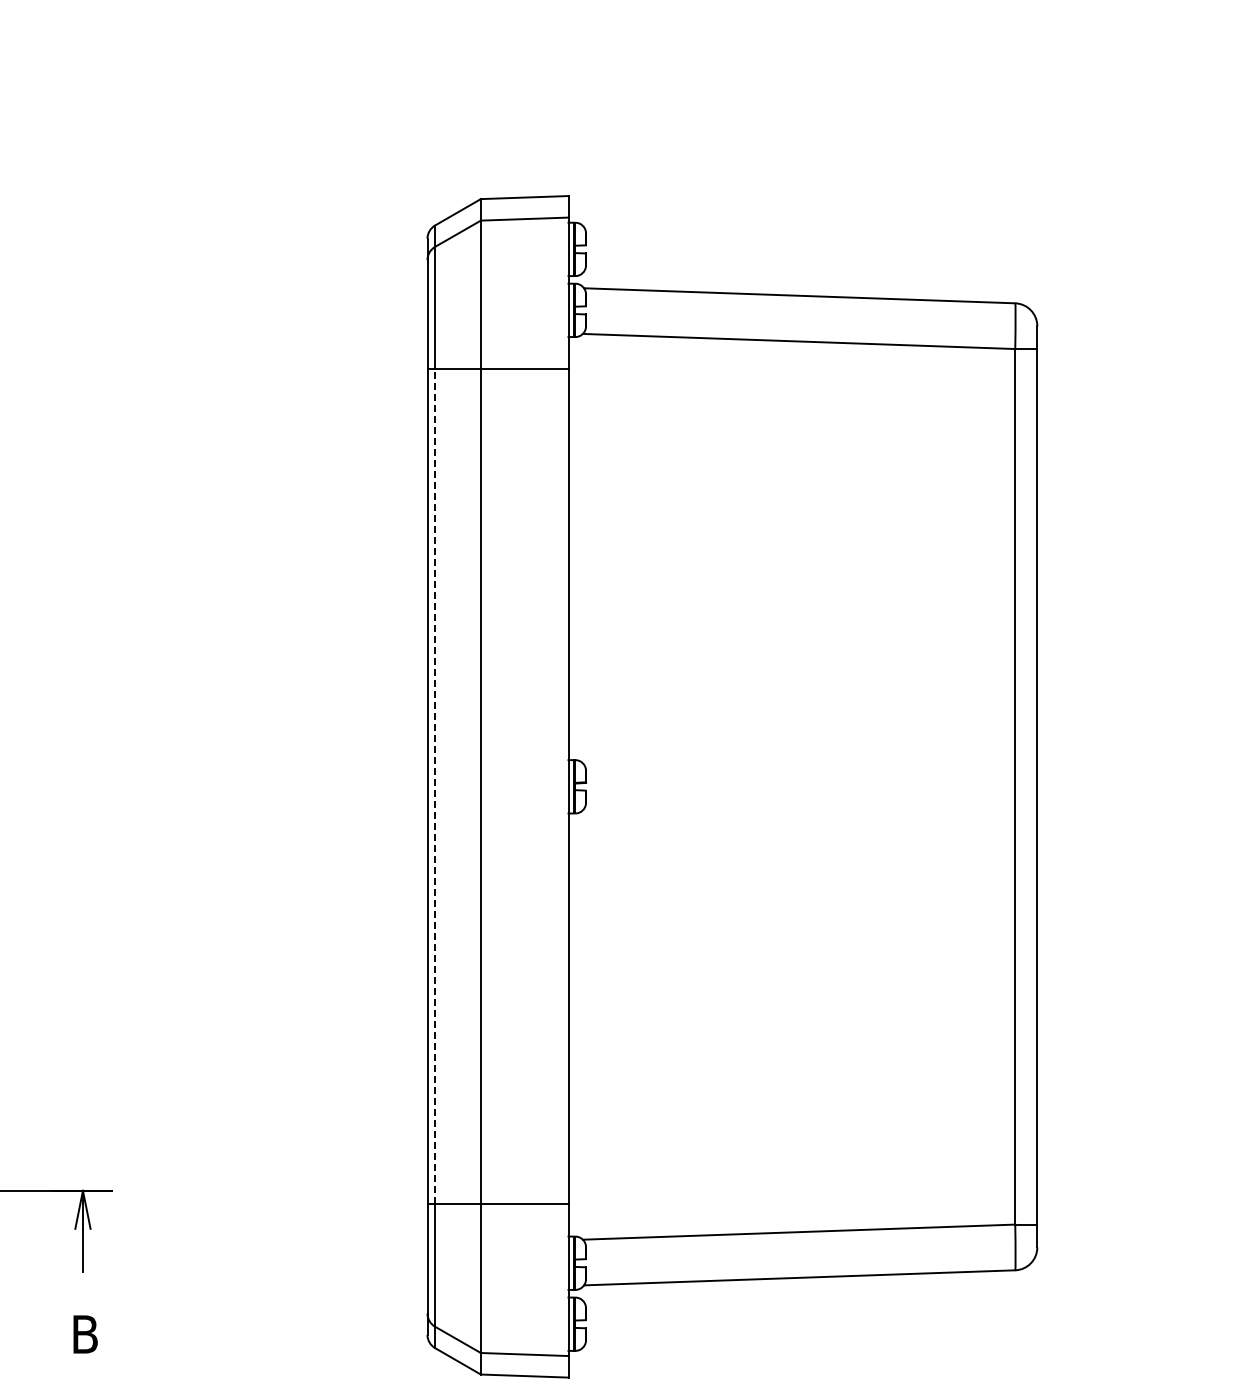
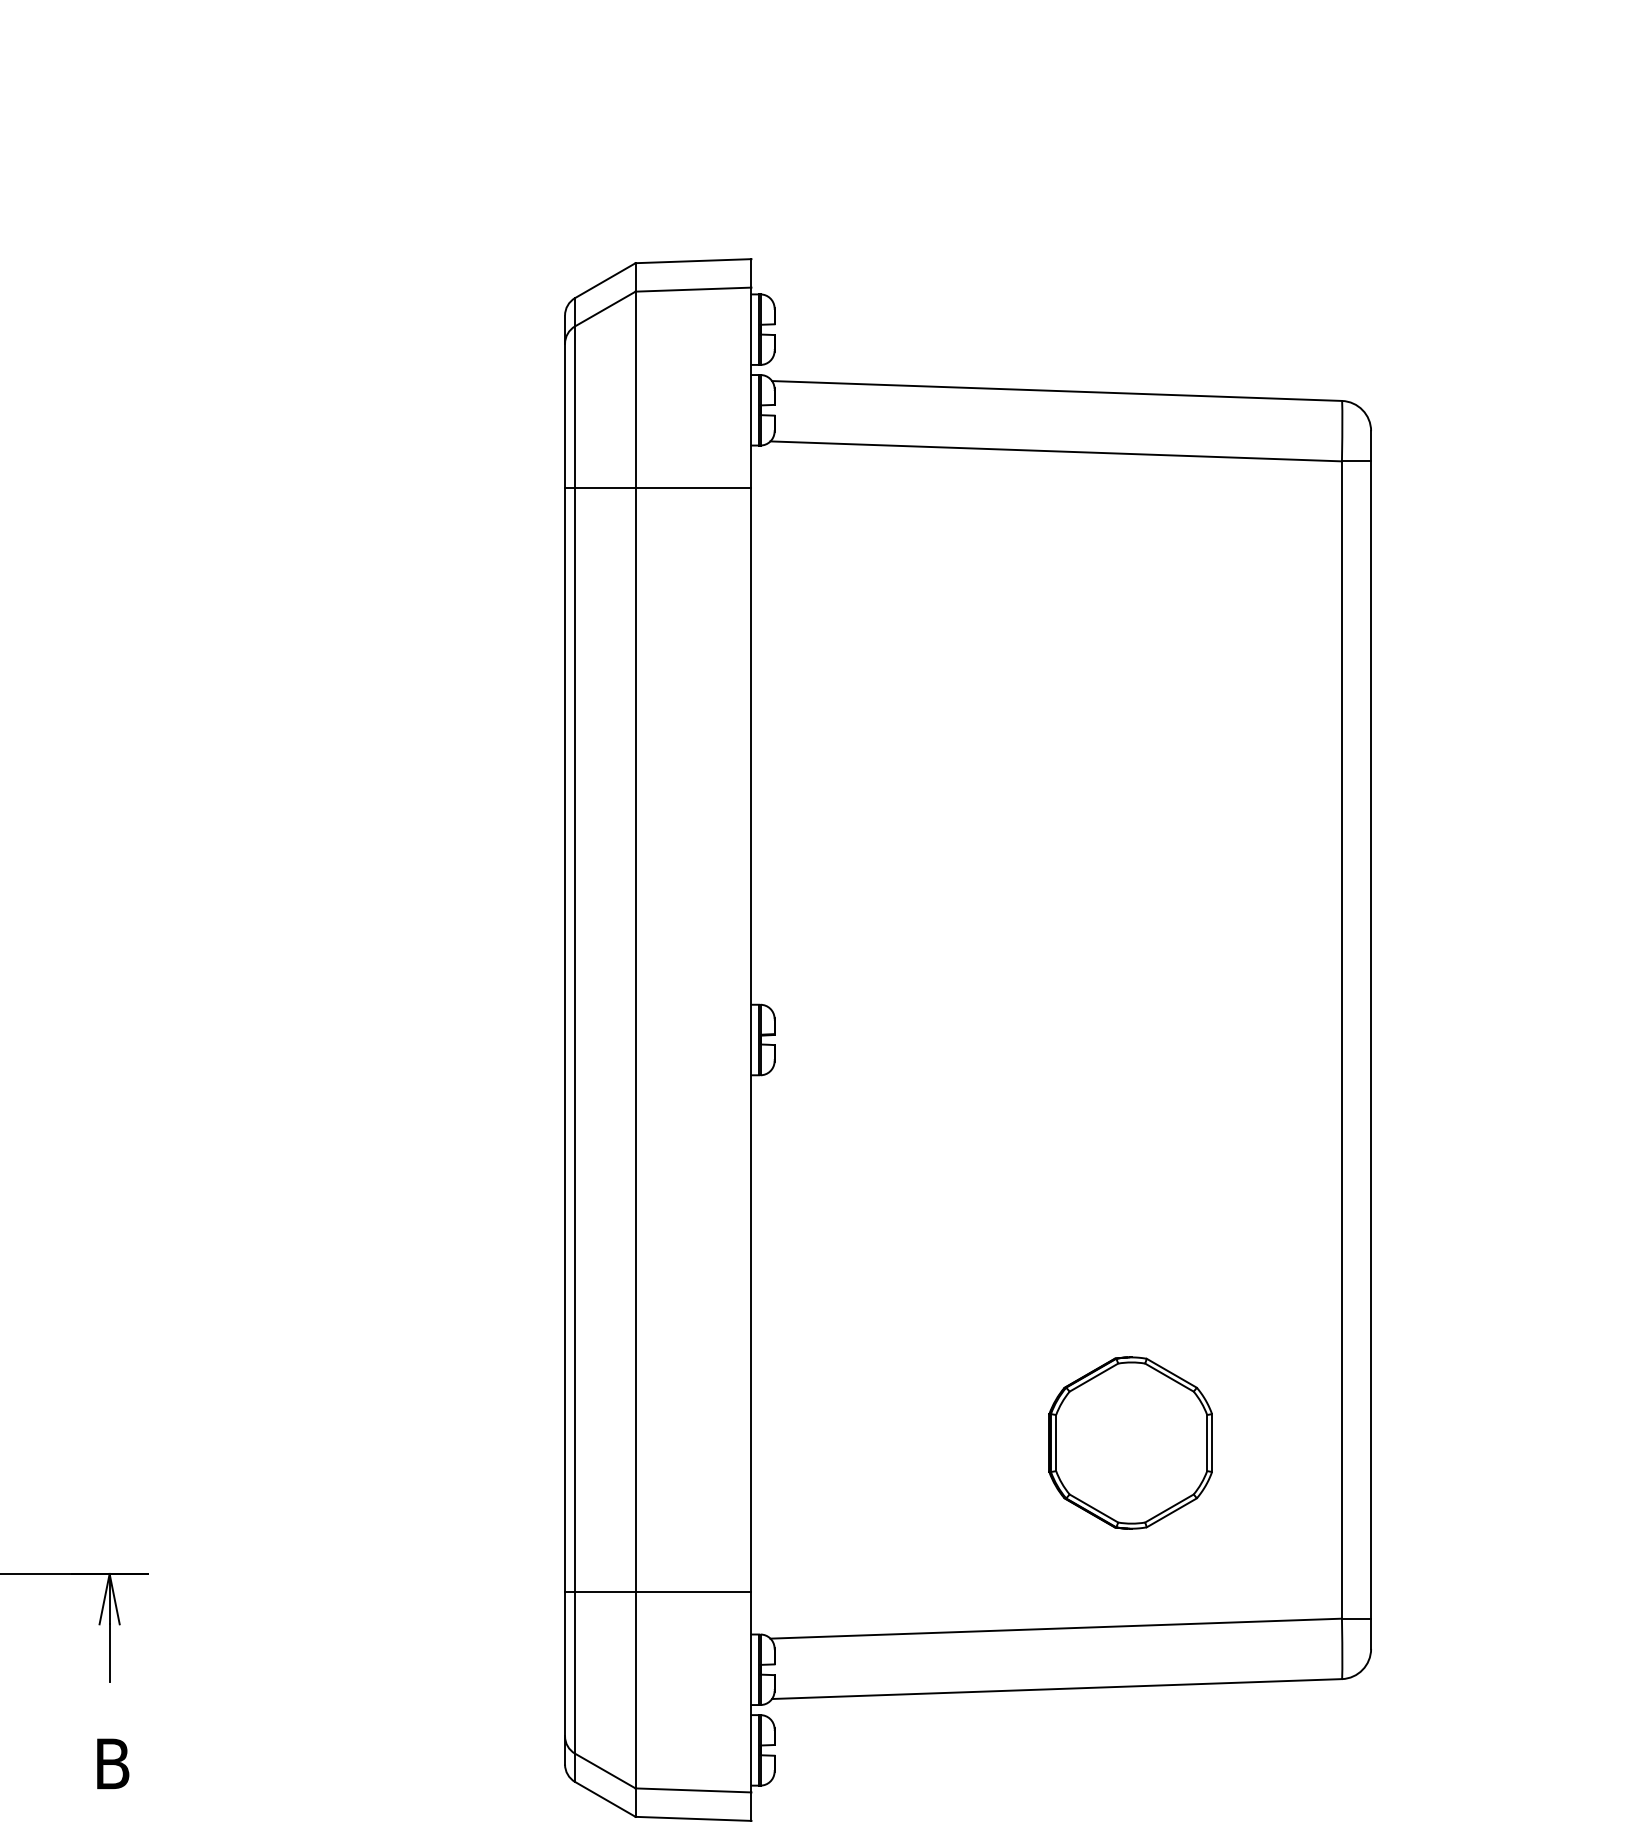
line: (435, 786) -> (575, 1039), dashed -> solid
part: (855, 1091) -> (1130, 1442), added

